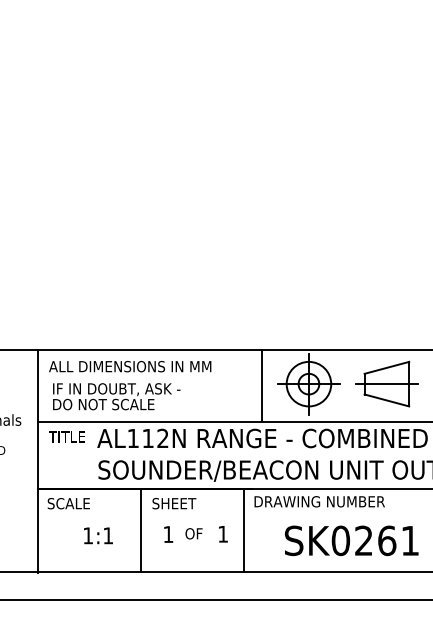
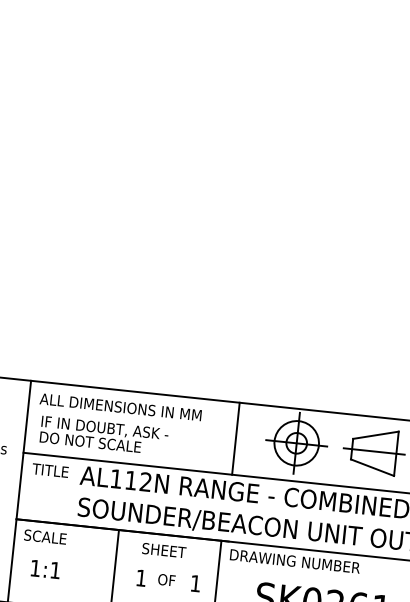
line: (262, 385) -> (236, 438), moved
text: (174, 503) -> (164, 550), moved
text: (98, 535) -> (45, 569), moved

